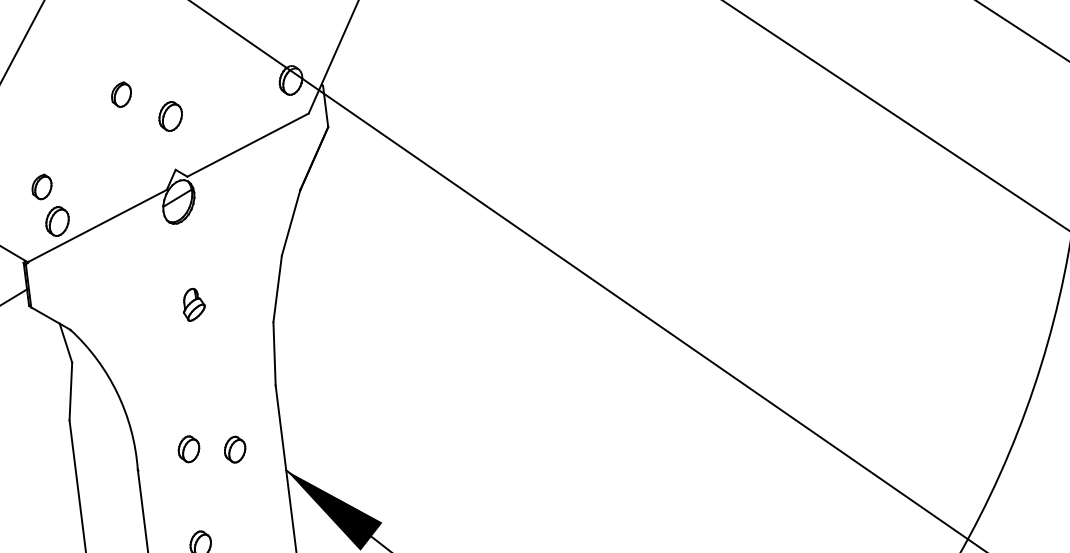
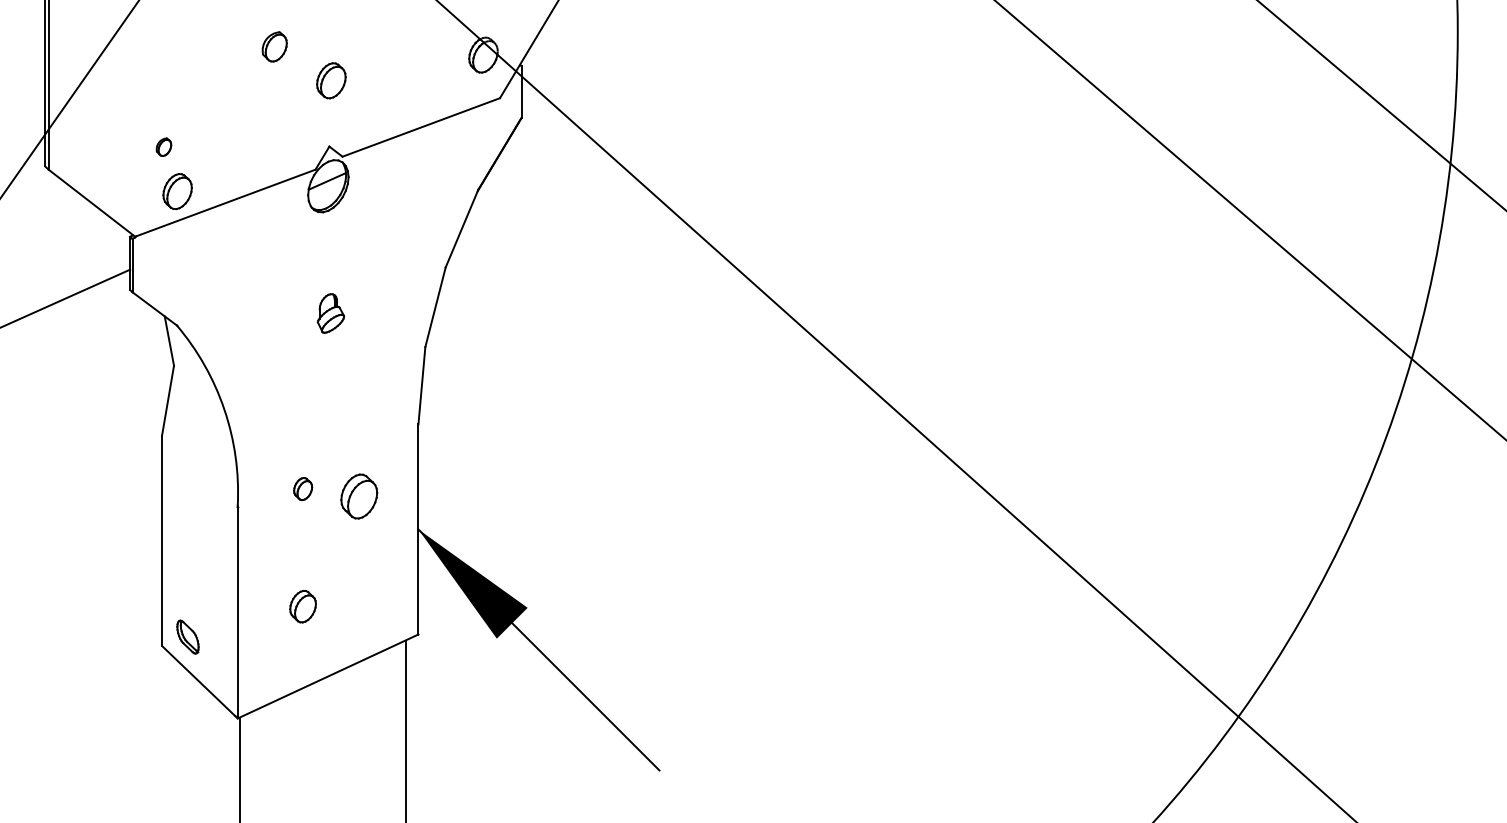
part: (41, 186) -> (163, 146), size x0.6
part: (188, 448) -> (302, 488), size x0.7
part: (235, 449) -> (359, 496), size x1.4

